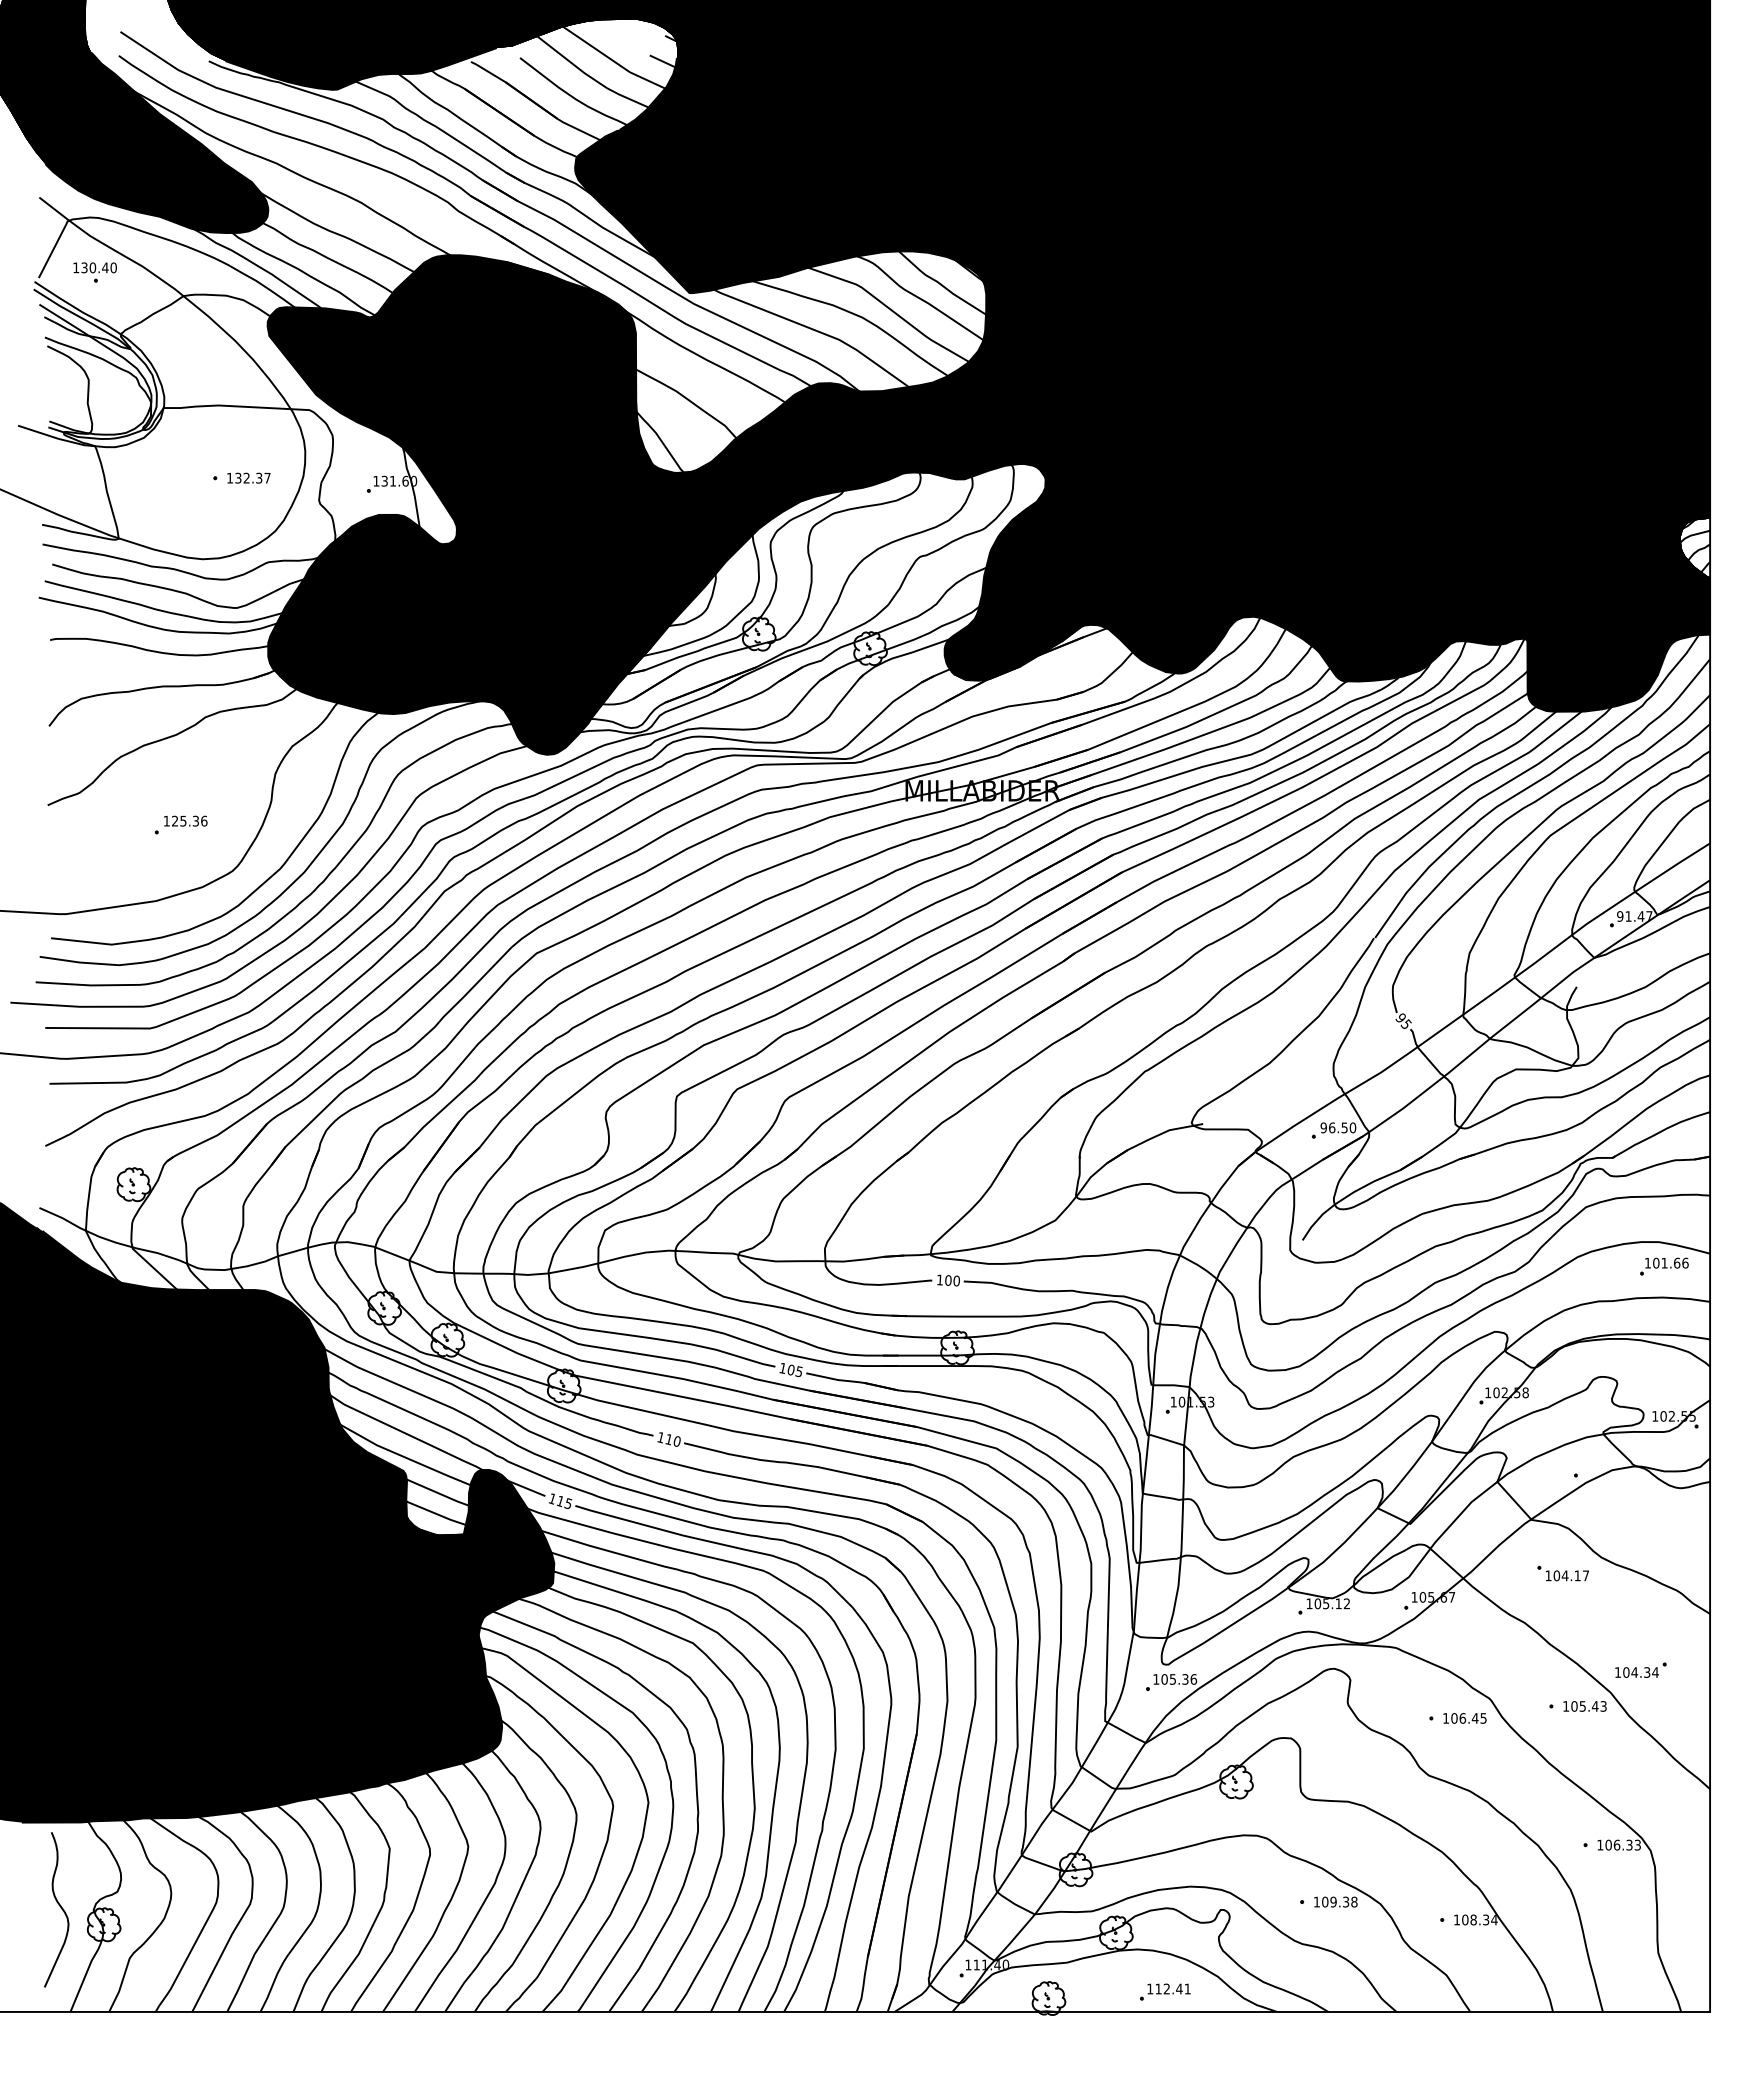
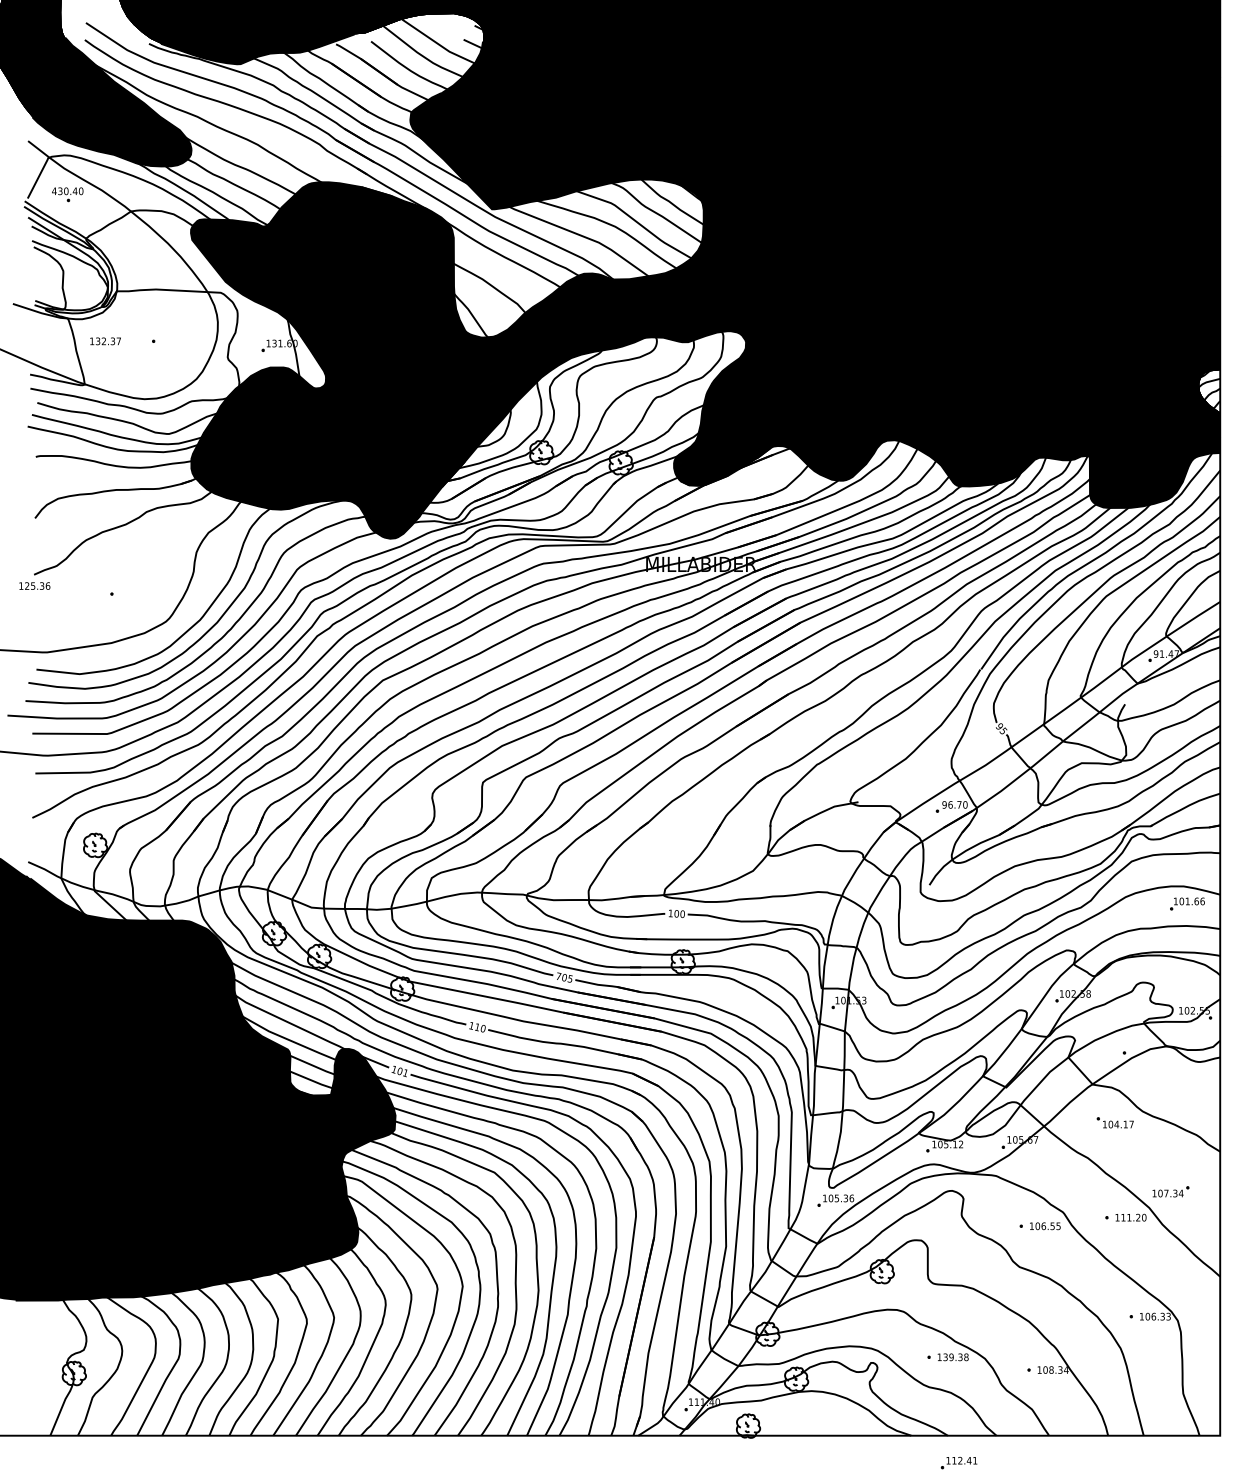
text: (75, 267) -> (53, 191), 130.40 -> 430.40
text: (248, 477) -> (105, 340), moved
text: (185, 820) -> (34, 585), moved
text: (1344, 1127) -> (959, 804), 96.50 -> 96.70
text: (782, 1367) -> (558, 975), 105 -> 705
text: (564, 1502) -> (402, 1072), 115 -> 101
text: (1634, 1672) -> (1166, 1193), 104.34 -> 107.34
text: (1588, 1706) -> (1133, 1217), 105.43 -> 111.20
text: (1474, 1718) -> (1052, 1226), 106.45 -> 106.55
text: (1325, 1901) -> (945, 1356), 109.38 -> 139.38
curve: (59, 1906) -> (42, 1360), removed
part: (1165, 1991) -> (959, 1462), moved

